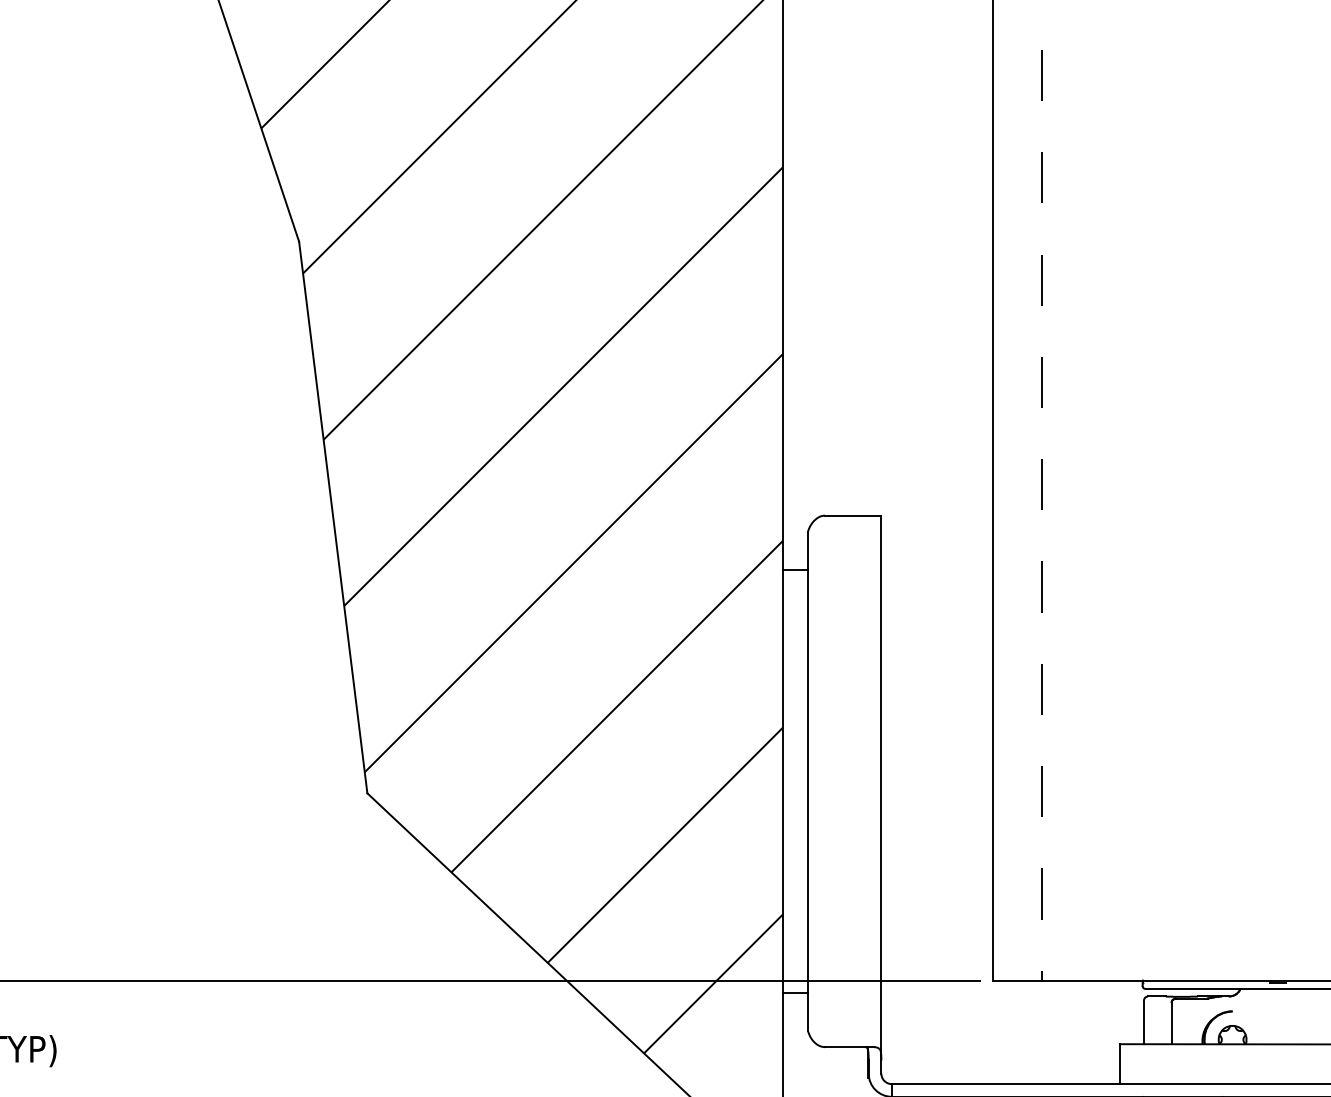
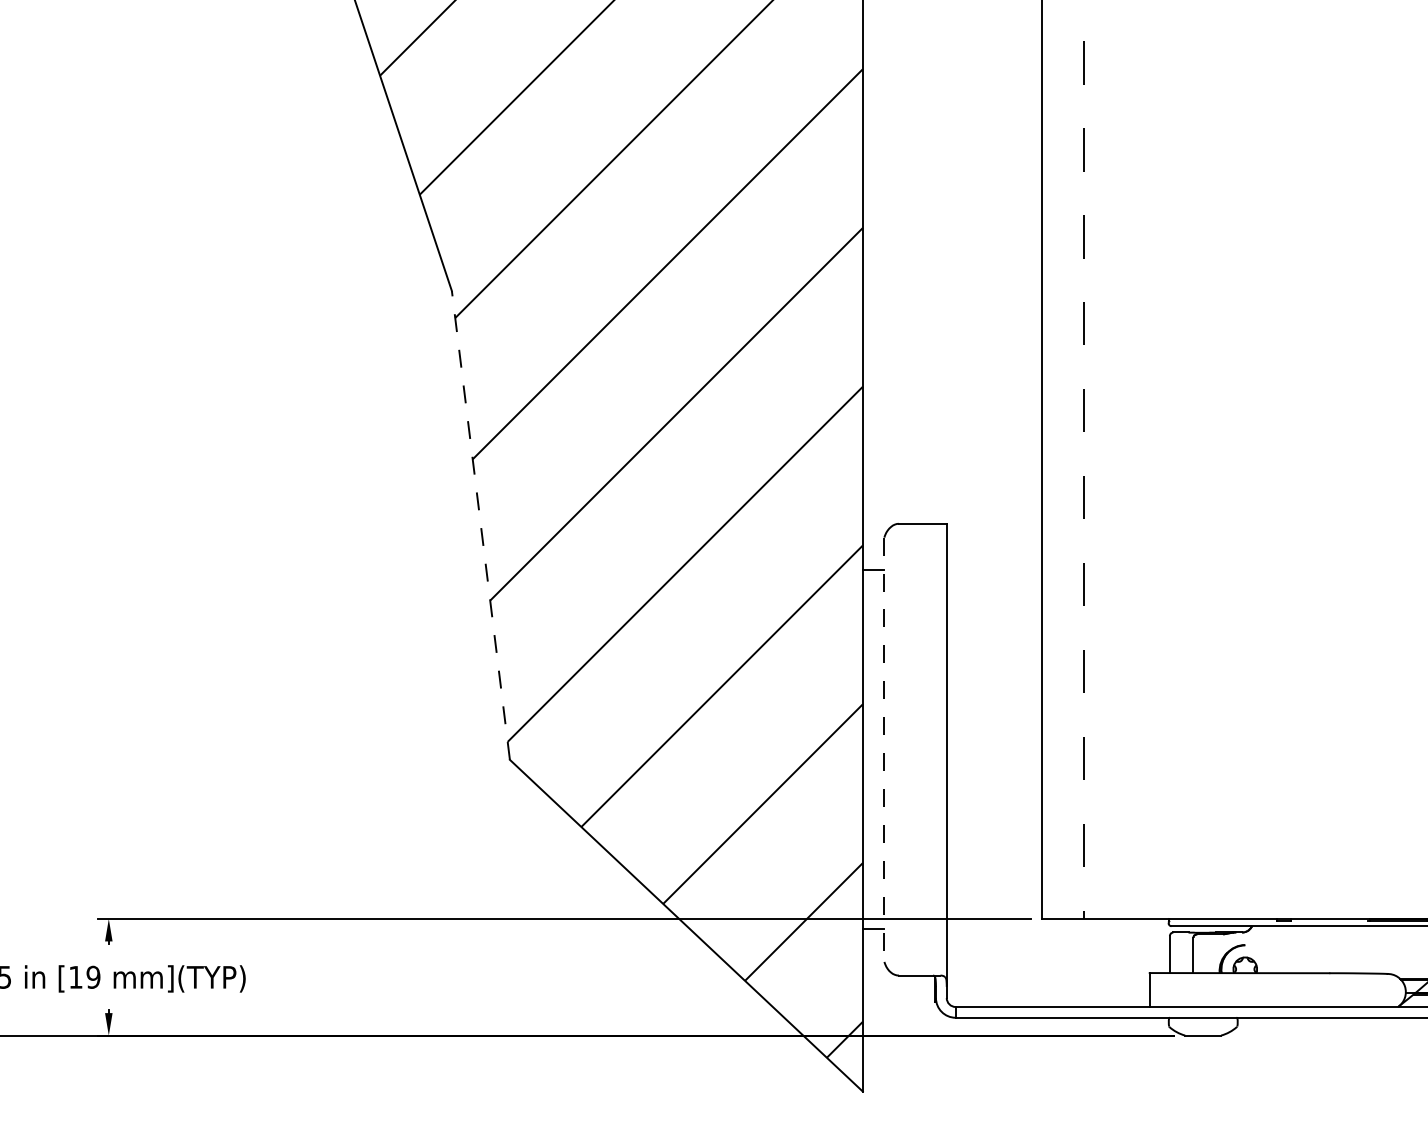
line: (332, 516) -> (480, 524), solid -> dashed
line: (808, 782) -> (884, 750), solid -> dashed

